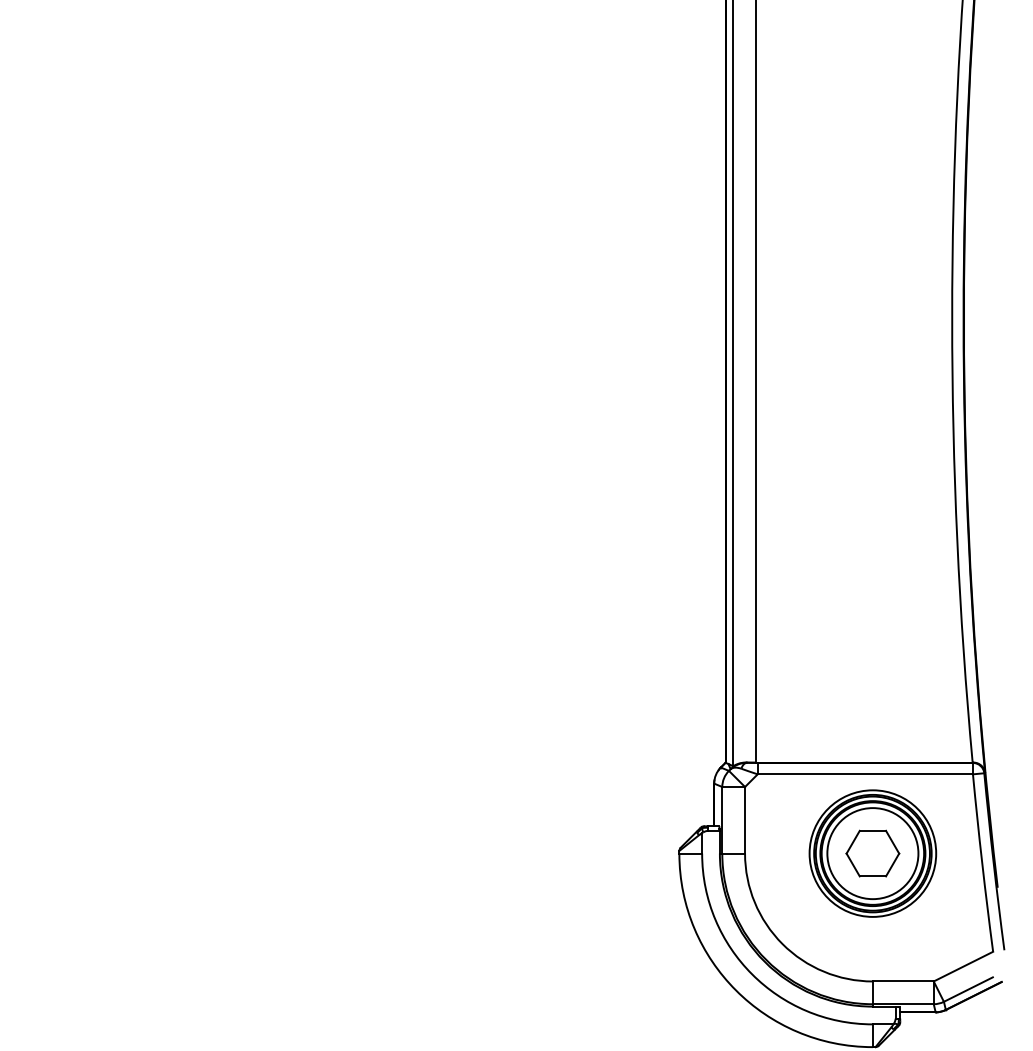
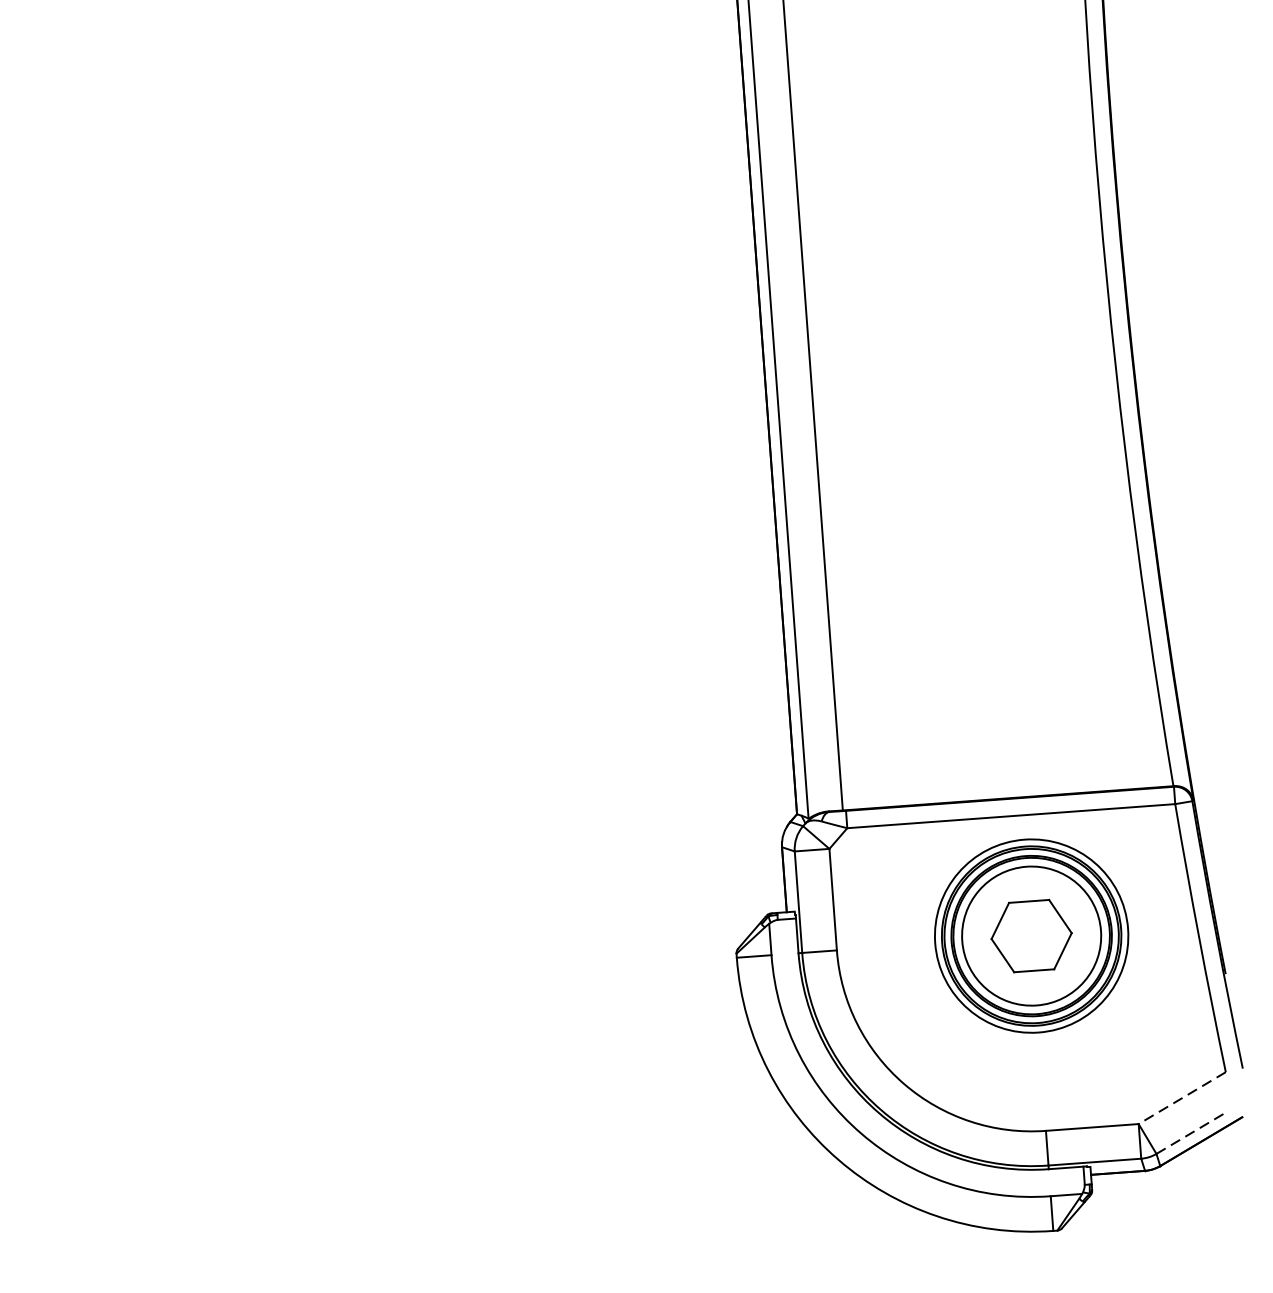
line: (963, 966) -> (1182, 1097), solid -> dashed
line: (968, 989) -> (1192, 1132), solid -> dashed

